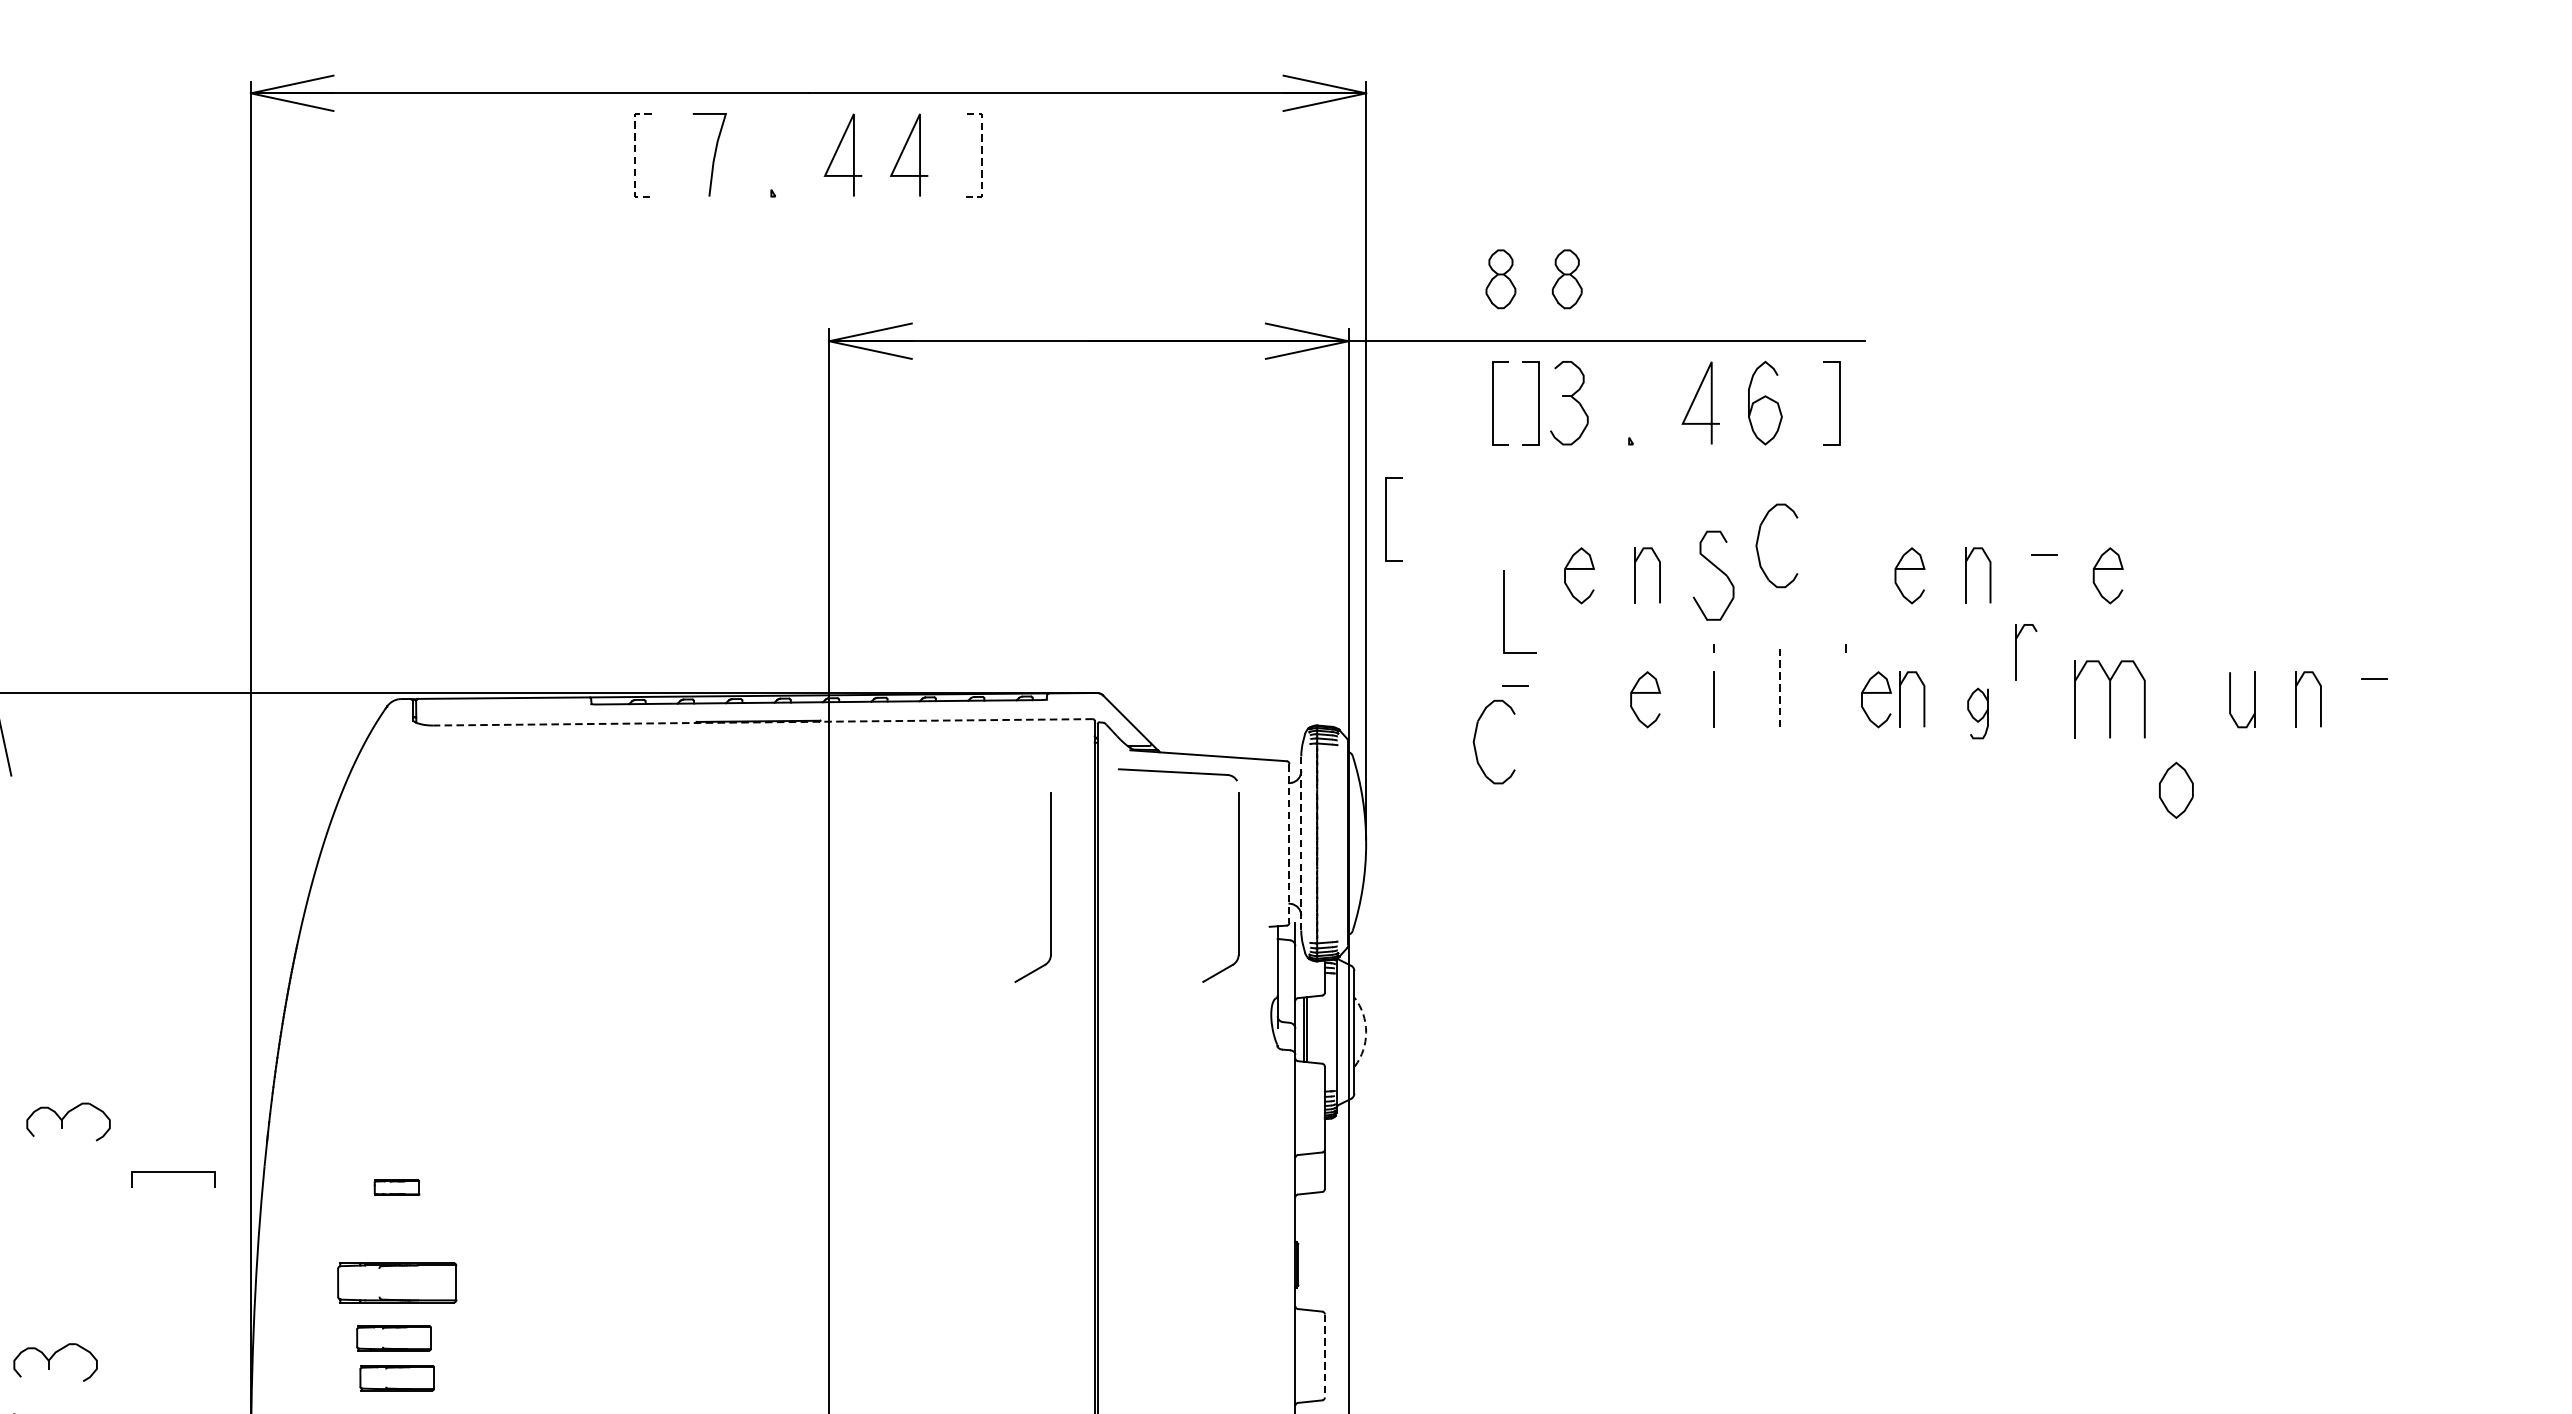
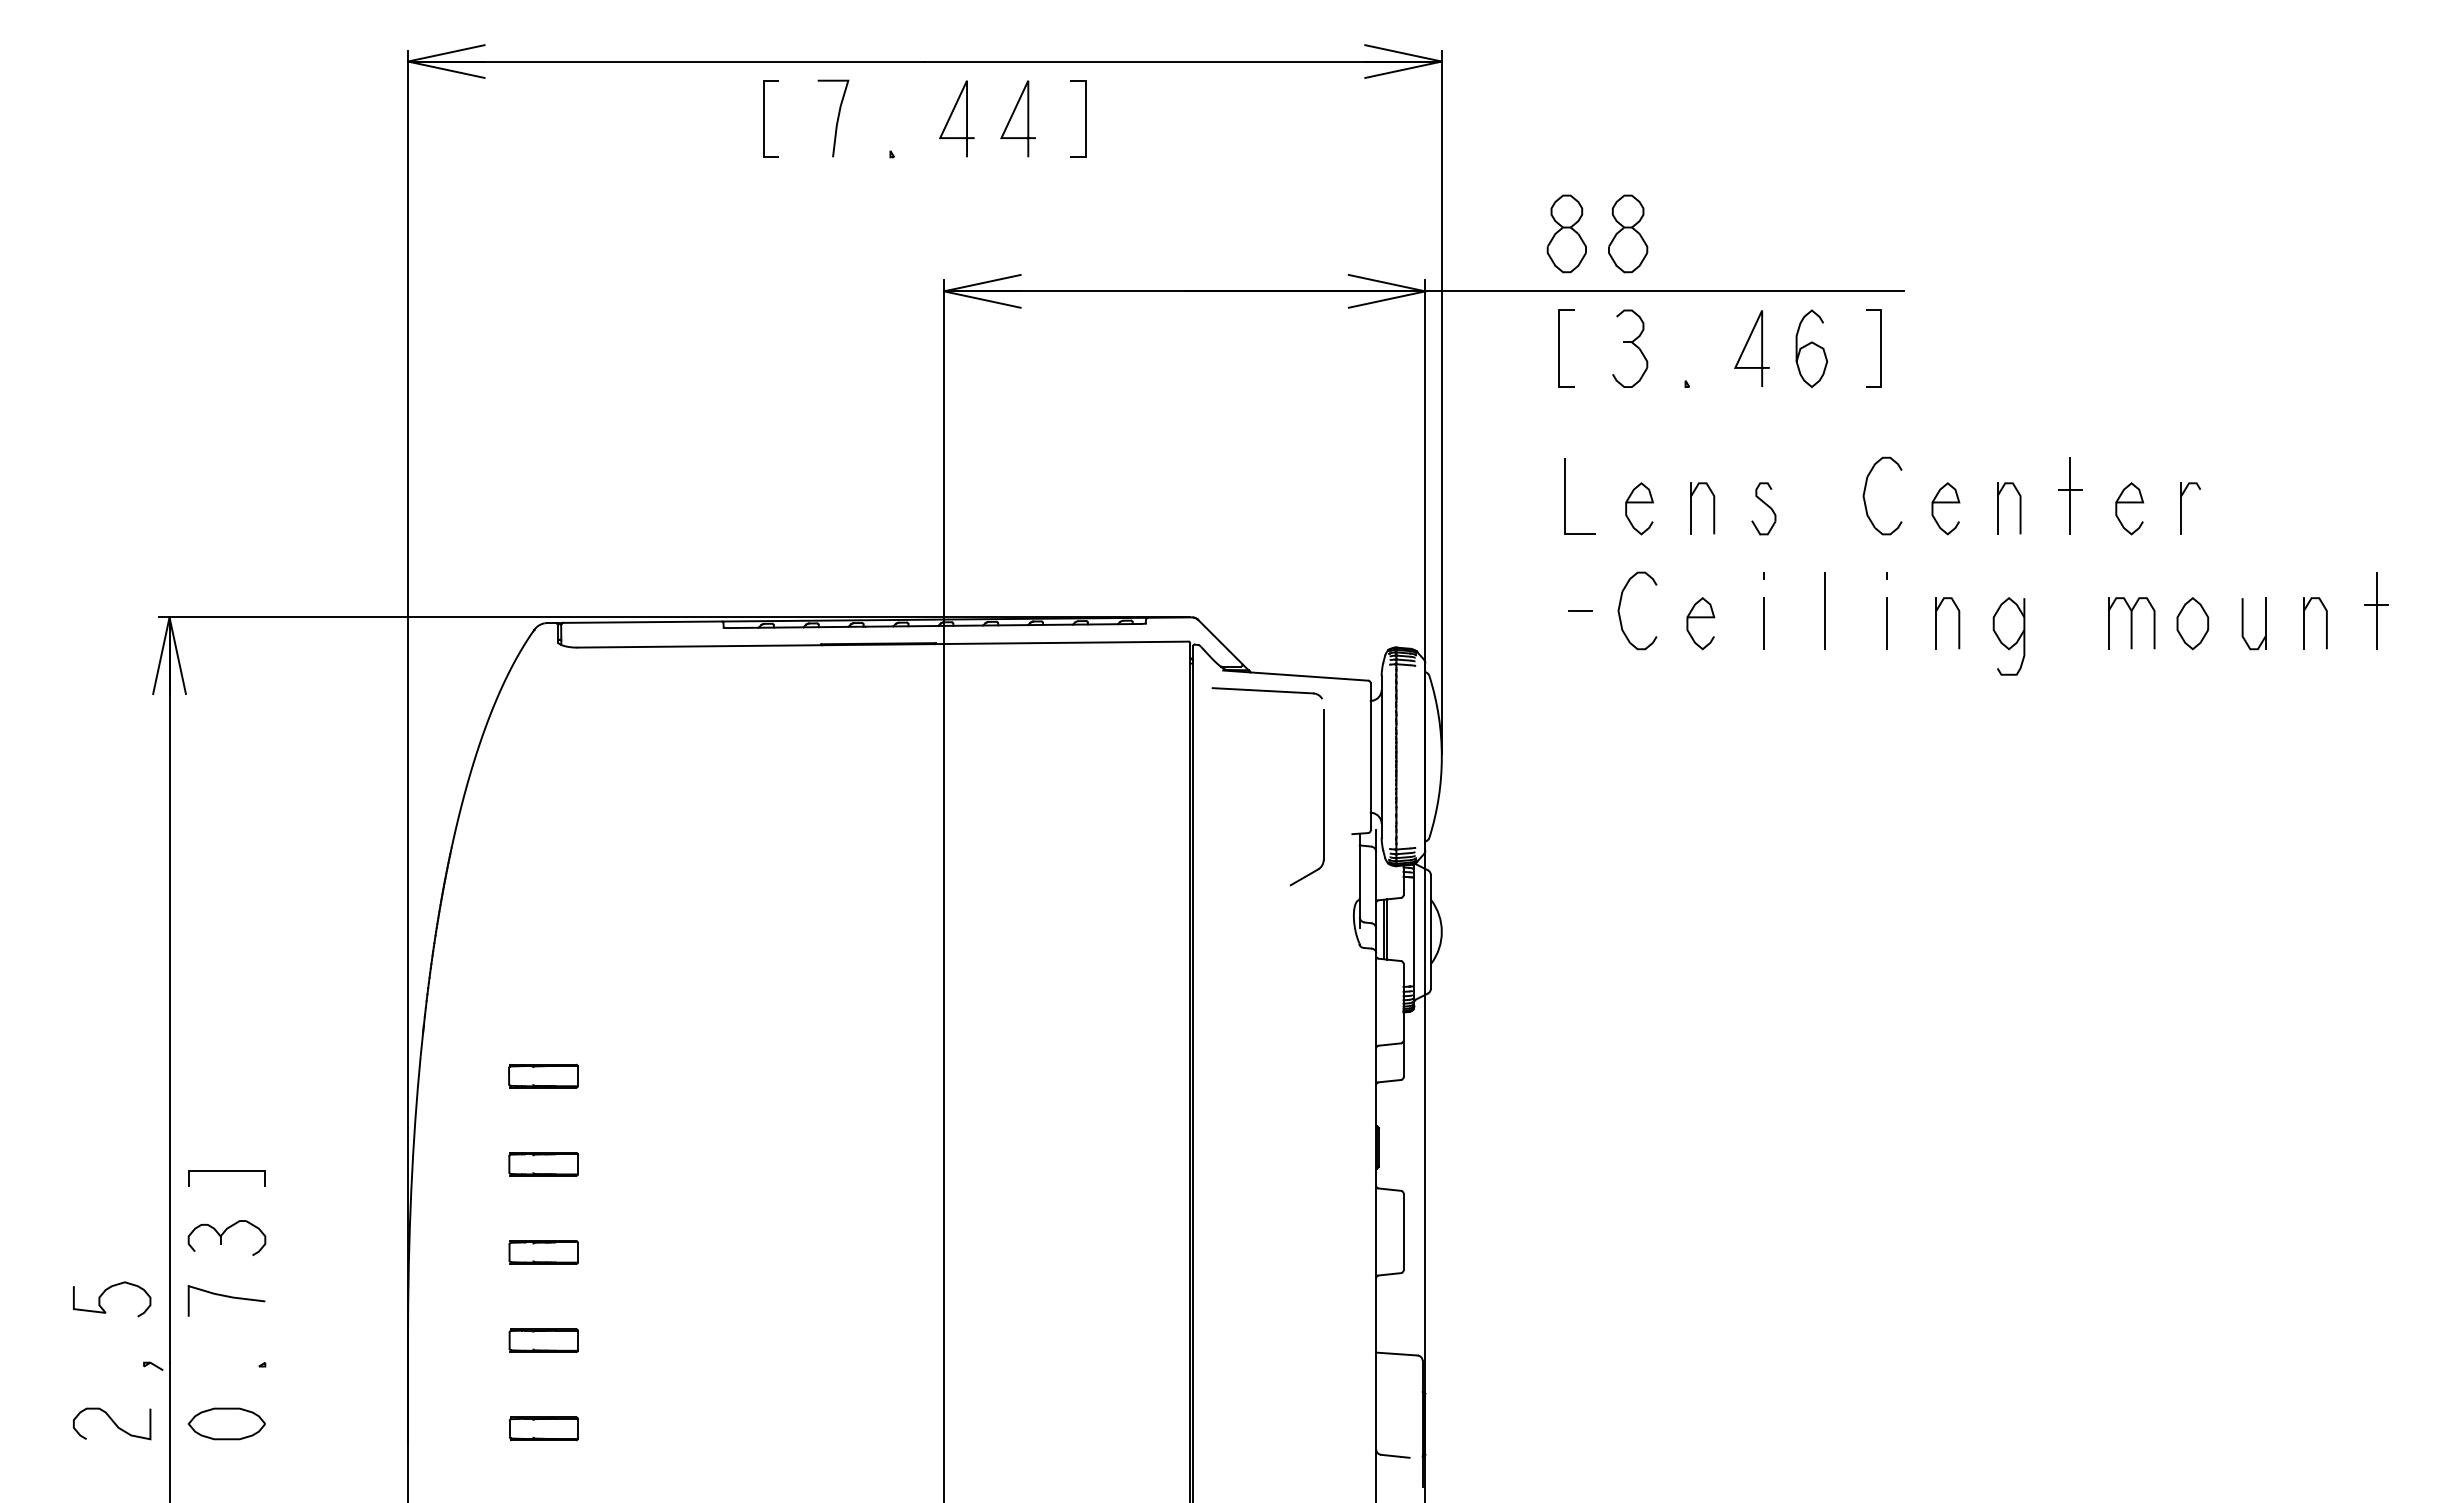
line: (981, 154) -> (1085, 118), dashed -> solid
line: (635, 155) -> (764, 119), dashed -> solid
part: (1500, 278) -> (1566, 233), size x1.43
part: (1567, 278) -> (1628, 233), size x1.43
line: (1538, 402) -> (1601, 348), removed
line: (1386, 519) -> (1460, 456), removed
part: (1758, 542) -> (1865, 492), moved
line: (2044, 561) -> (2070, 495), added
part: (1713, 575) -> (1763, 508), size x0.62
line: (1504, 612) -> (1565, 496), moved
part: (2016, 652) -> (2181, 508), moved
line: (1780, 685) -> (1825, 610), dashed -> solid
line: (2374, 685) -> (2376, 610), added
curve: (1876, 694) -> (1914, 618), removed
line: (1845, 699) -> (1886, 623), added
part: (2110, 699) -> (2131, 623), size x0.71
part: (1977, 713) -> (2008, 636), size x1.67
line: (762, 722) -> (882, 644), dashed -> solid
part: (1475, 738) -> (1620, 607), moved
part: (2175, 790) -> (2192, 623), moved
line: (1301, 843) -> (1381, 756), dashed -> solid
line: (1289, 844) -> (1370, 757), dashed -> solid
part: (1050, 887) -> (1149, 797), removed
arc: (1365, 1031) -> (1441, 931), dashed -> solid
part: (68, 1121) -> (238, 1014), removed
line: (172, 1172) -> (226, 1171), moved
part: (397, 1187) -> (543, 1075), size x1.67
part: (397, 1283) -> (543, 1164), size x0.62
part: (393, 1338) -> (540, 1215), removed
line: (1324, 1356) -> (1403, 1232), dashed -> solid

